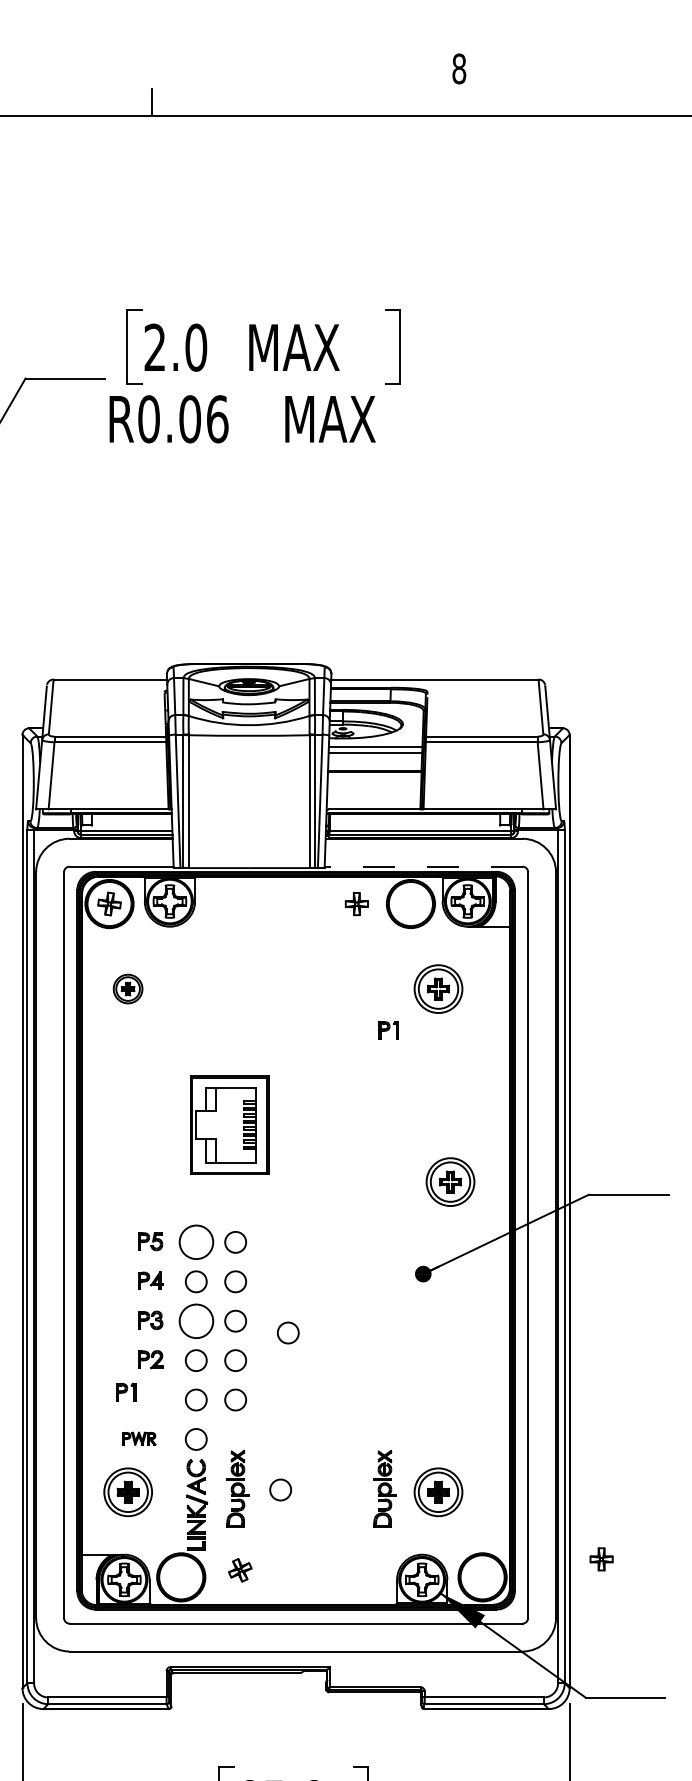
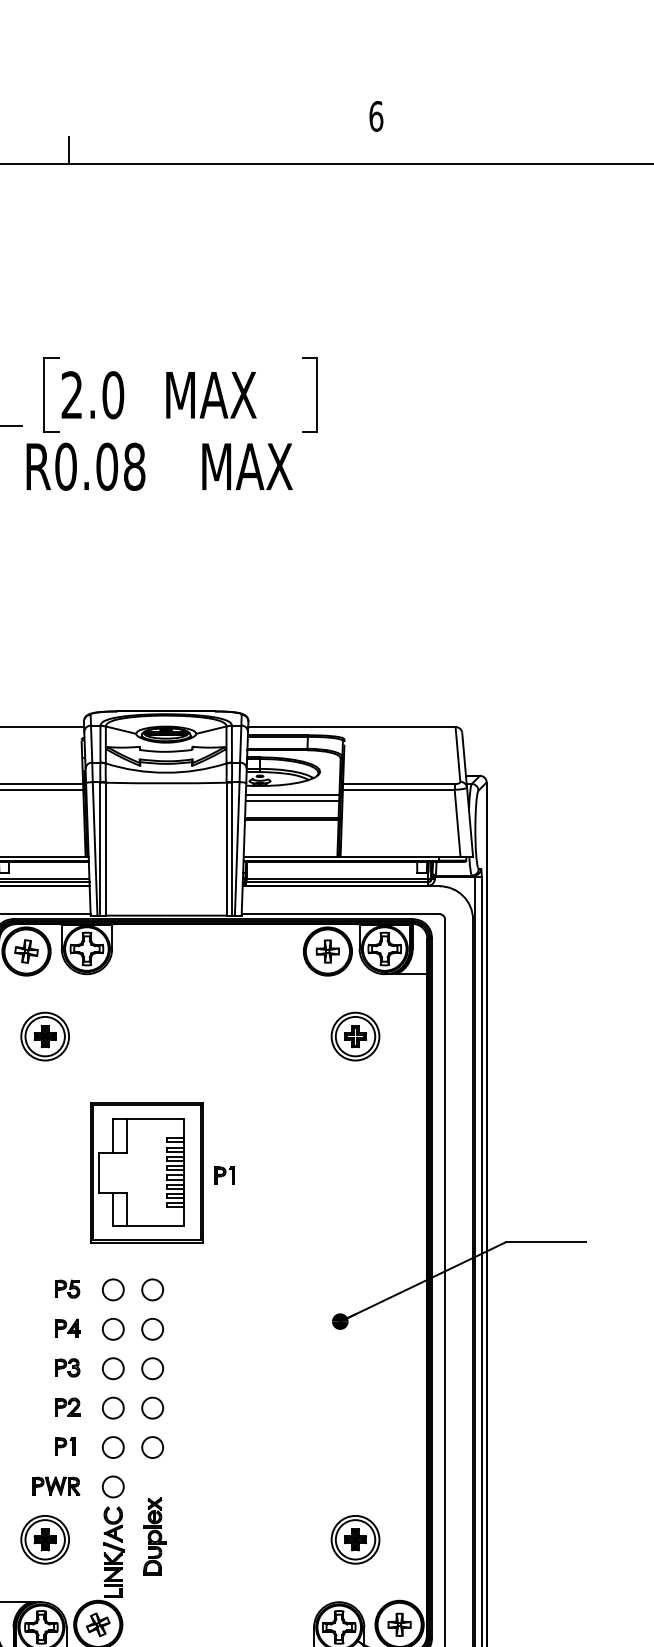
text: (459, 68) -> (376, 116), 8 -> 6
text: (217, 419) -> (134, 467), R0.06 -> R0.08
line: (423, 866) -> (340, 914), dashed -> solid
part: (356, 904) -> (327, 952), moved
part: (127, 988) -> (44, 1036), size x1.67
part: (388, 1029) -> (224, 1175), moved
part: (229, 1124) -> (146, 1172), size x1.43
part: (450, 1181) -> (367, 1229), removed
circle: (195, 1242) -> (112, 1290), size x0.62
circle: (195, 1320) -> (112, 1368), size x0.62
circle: (287, 1332) -> (204, 1380), removed
part: (126, 1391) -> (65, 1446), moved
part: (139, 1438) -> (56, 1486), size x1.43
part: (384, 1488) -> (301, 1536), removed
circle: (280, 1489) -> (197, 1537), removed
part: (601, 1559) -> (399, 1625), moved
part: (240, 1570) -> (98, 1625), moved

